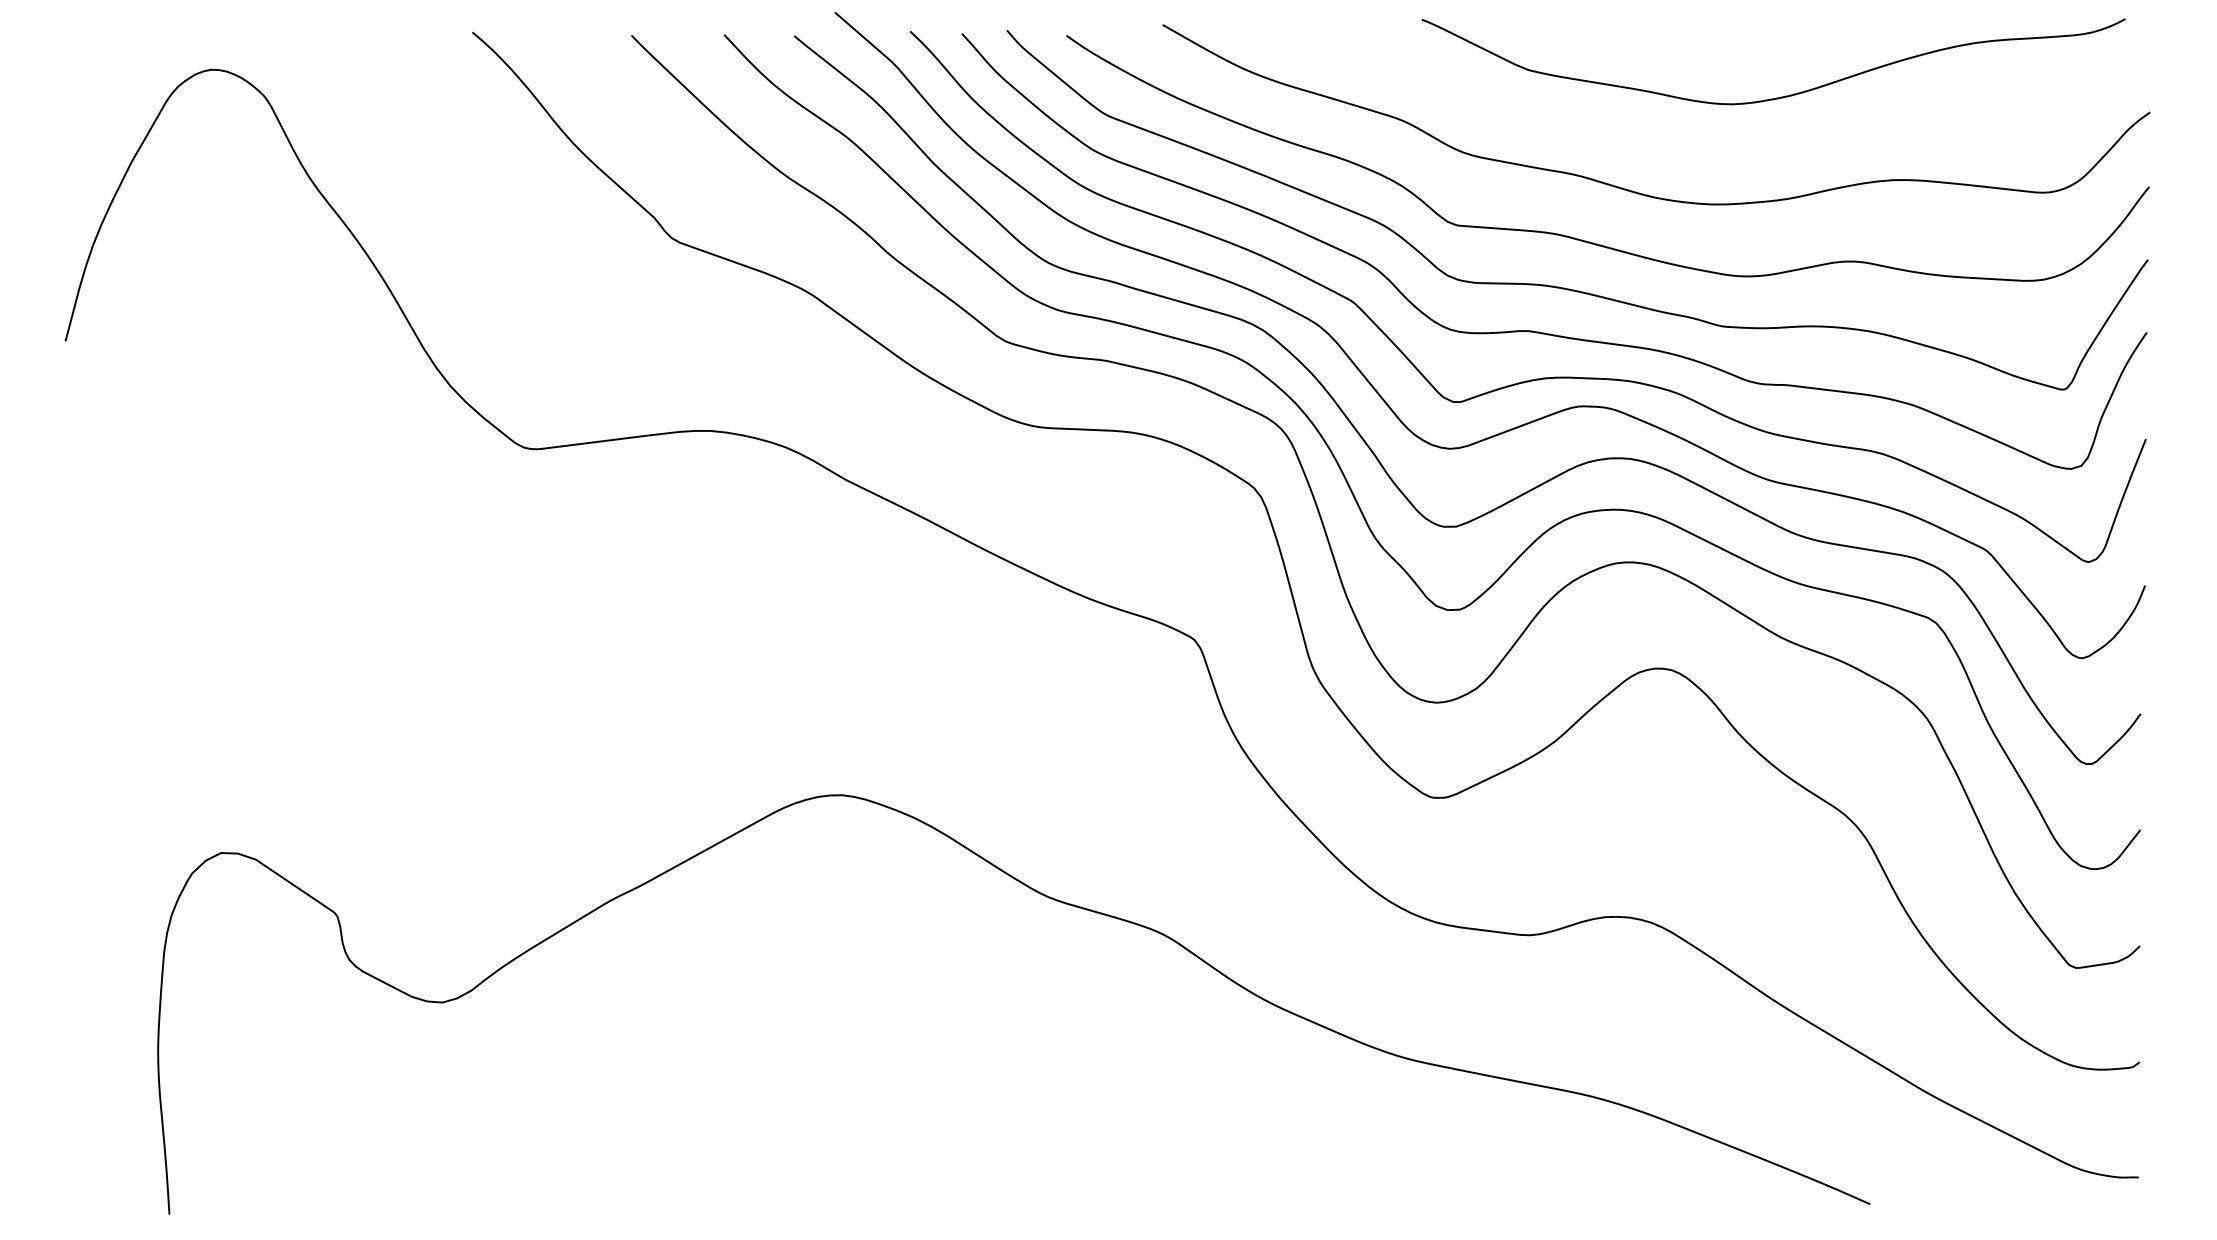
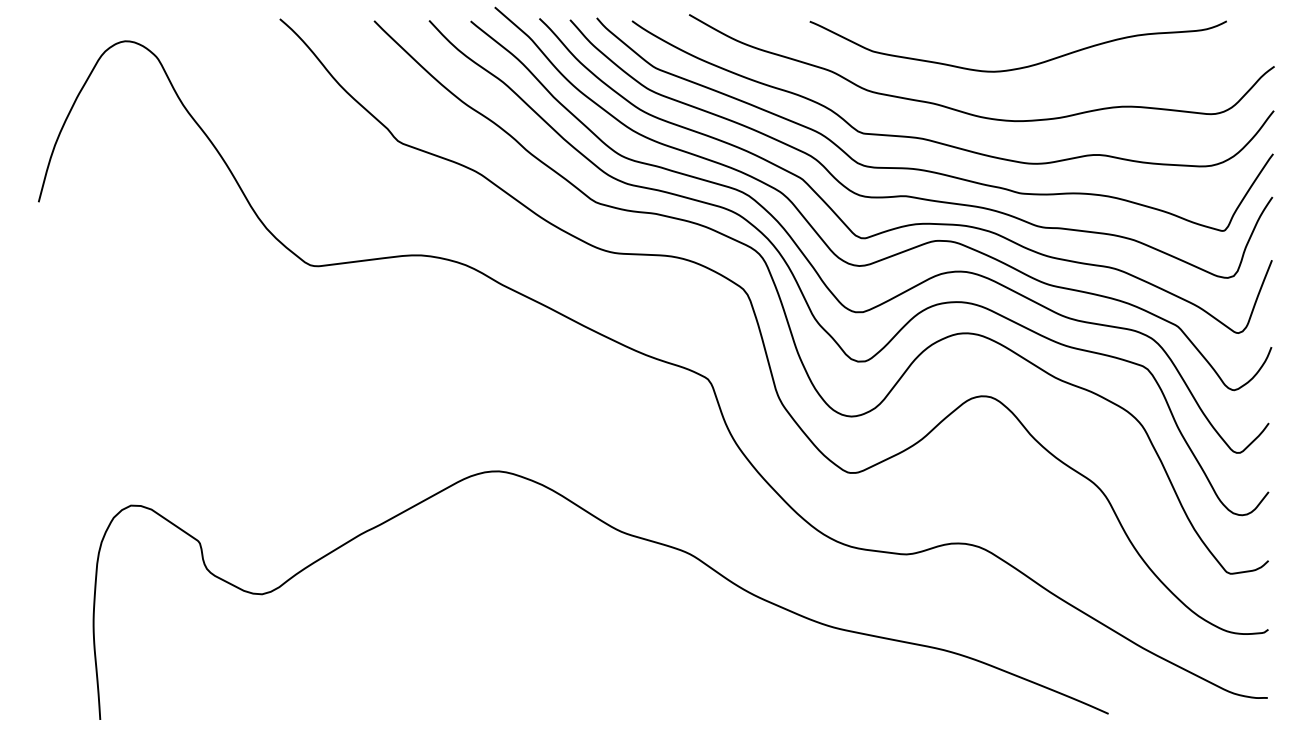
curve: (1782, 95) -> (1023, 66), moved

